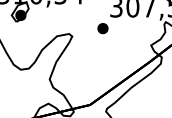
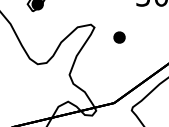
part: (102, 28) -> (118, 37), moved

